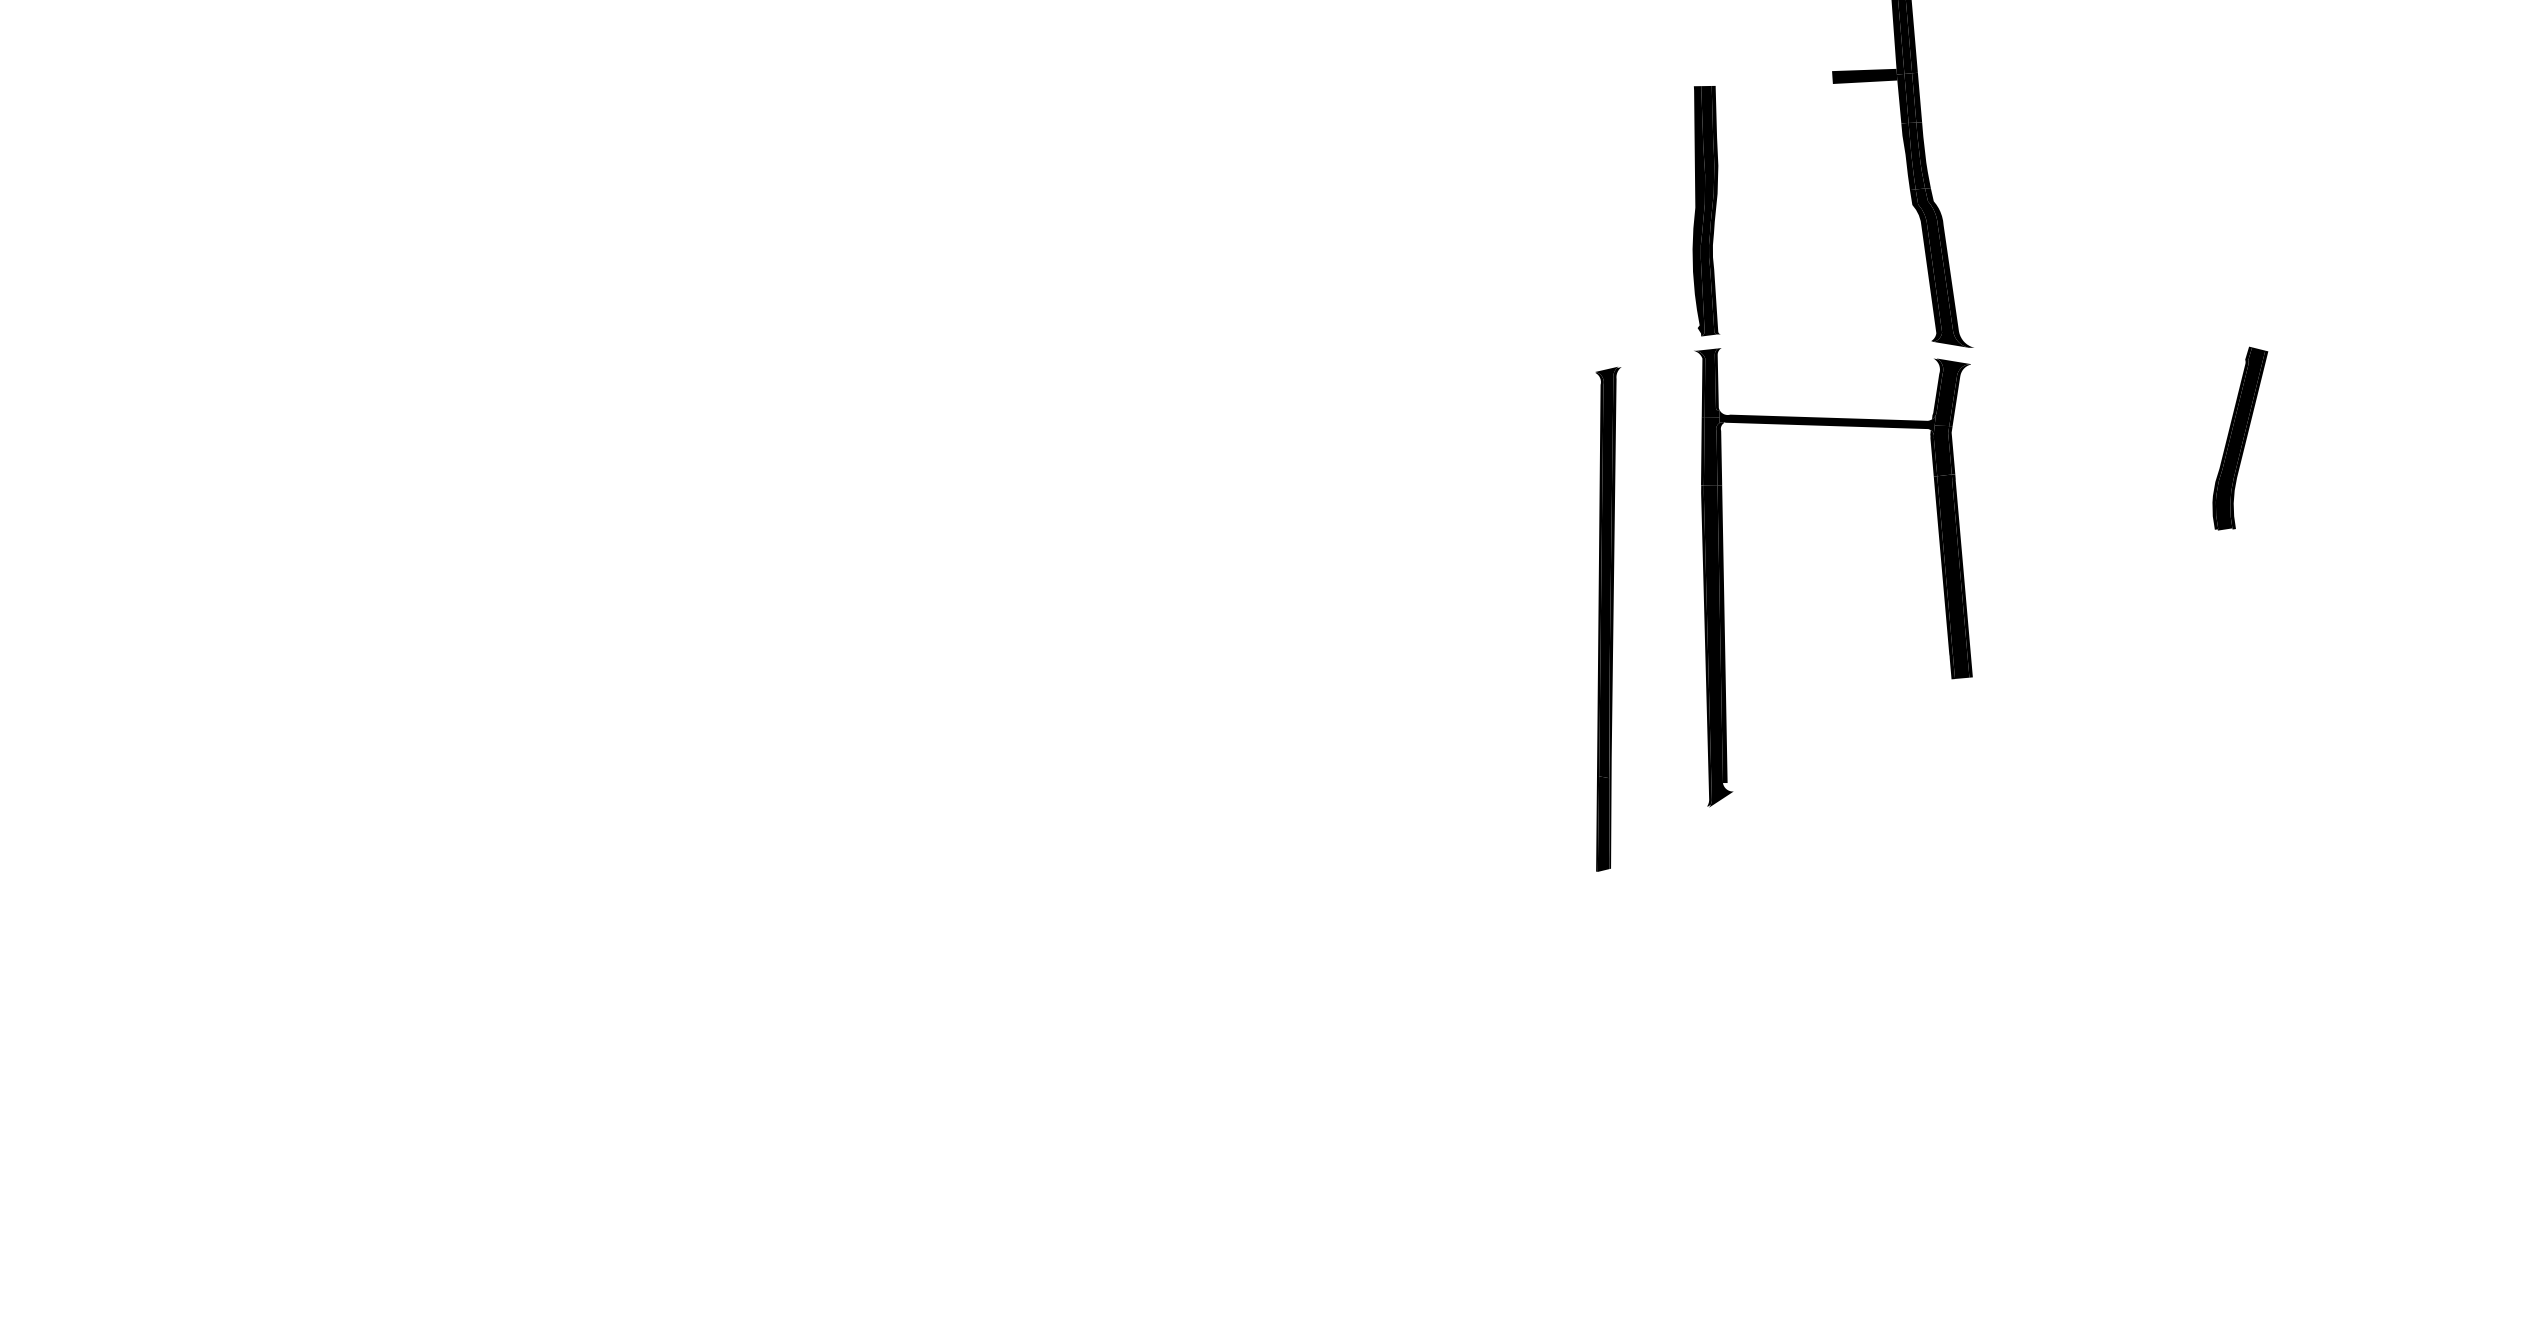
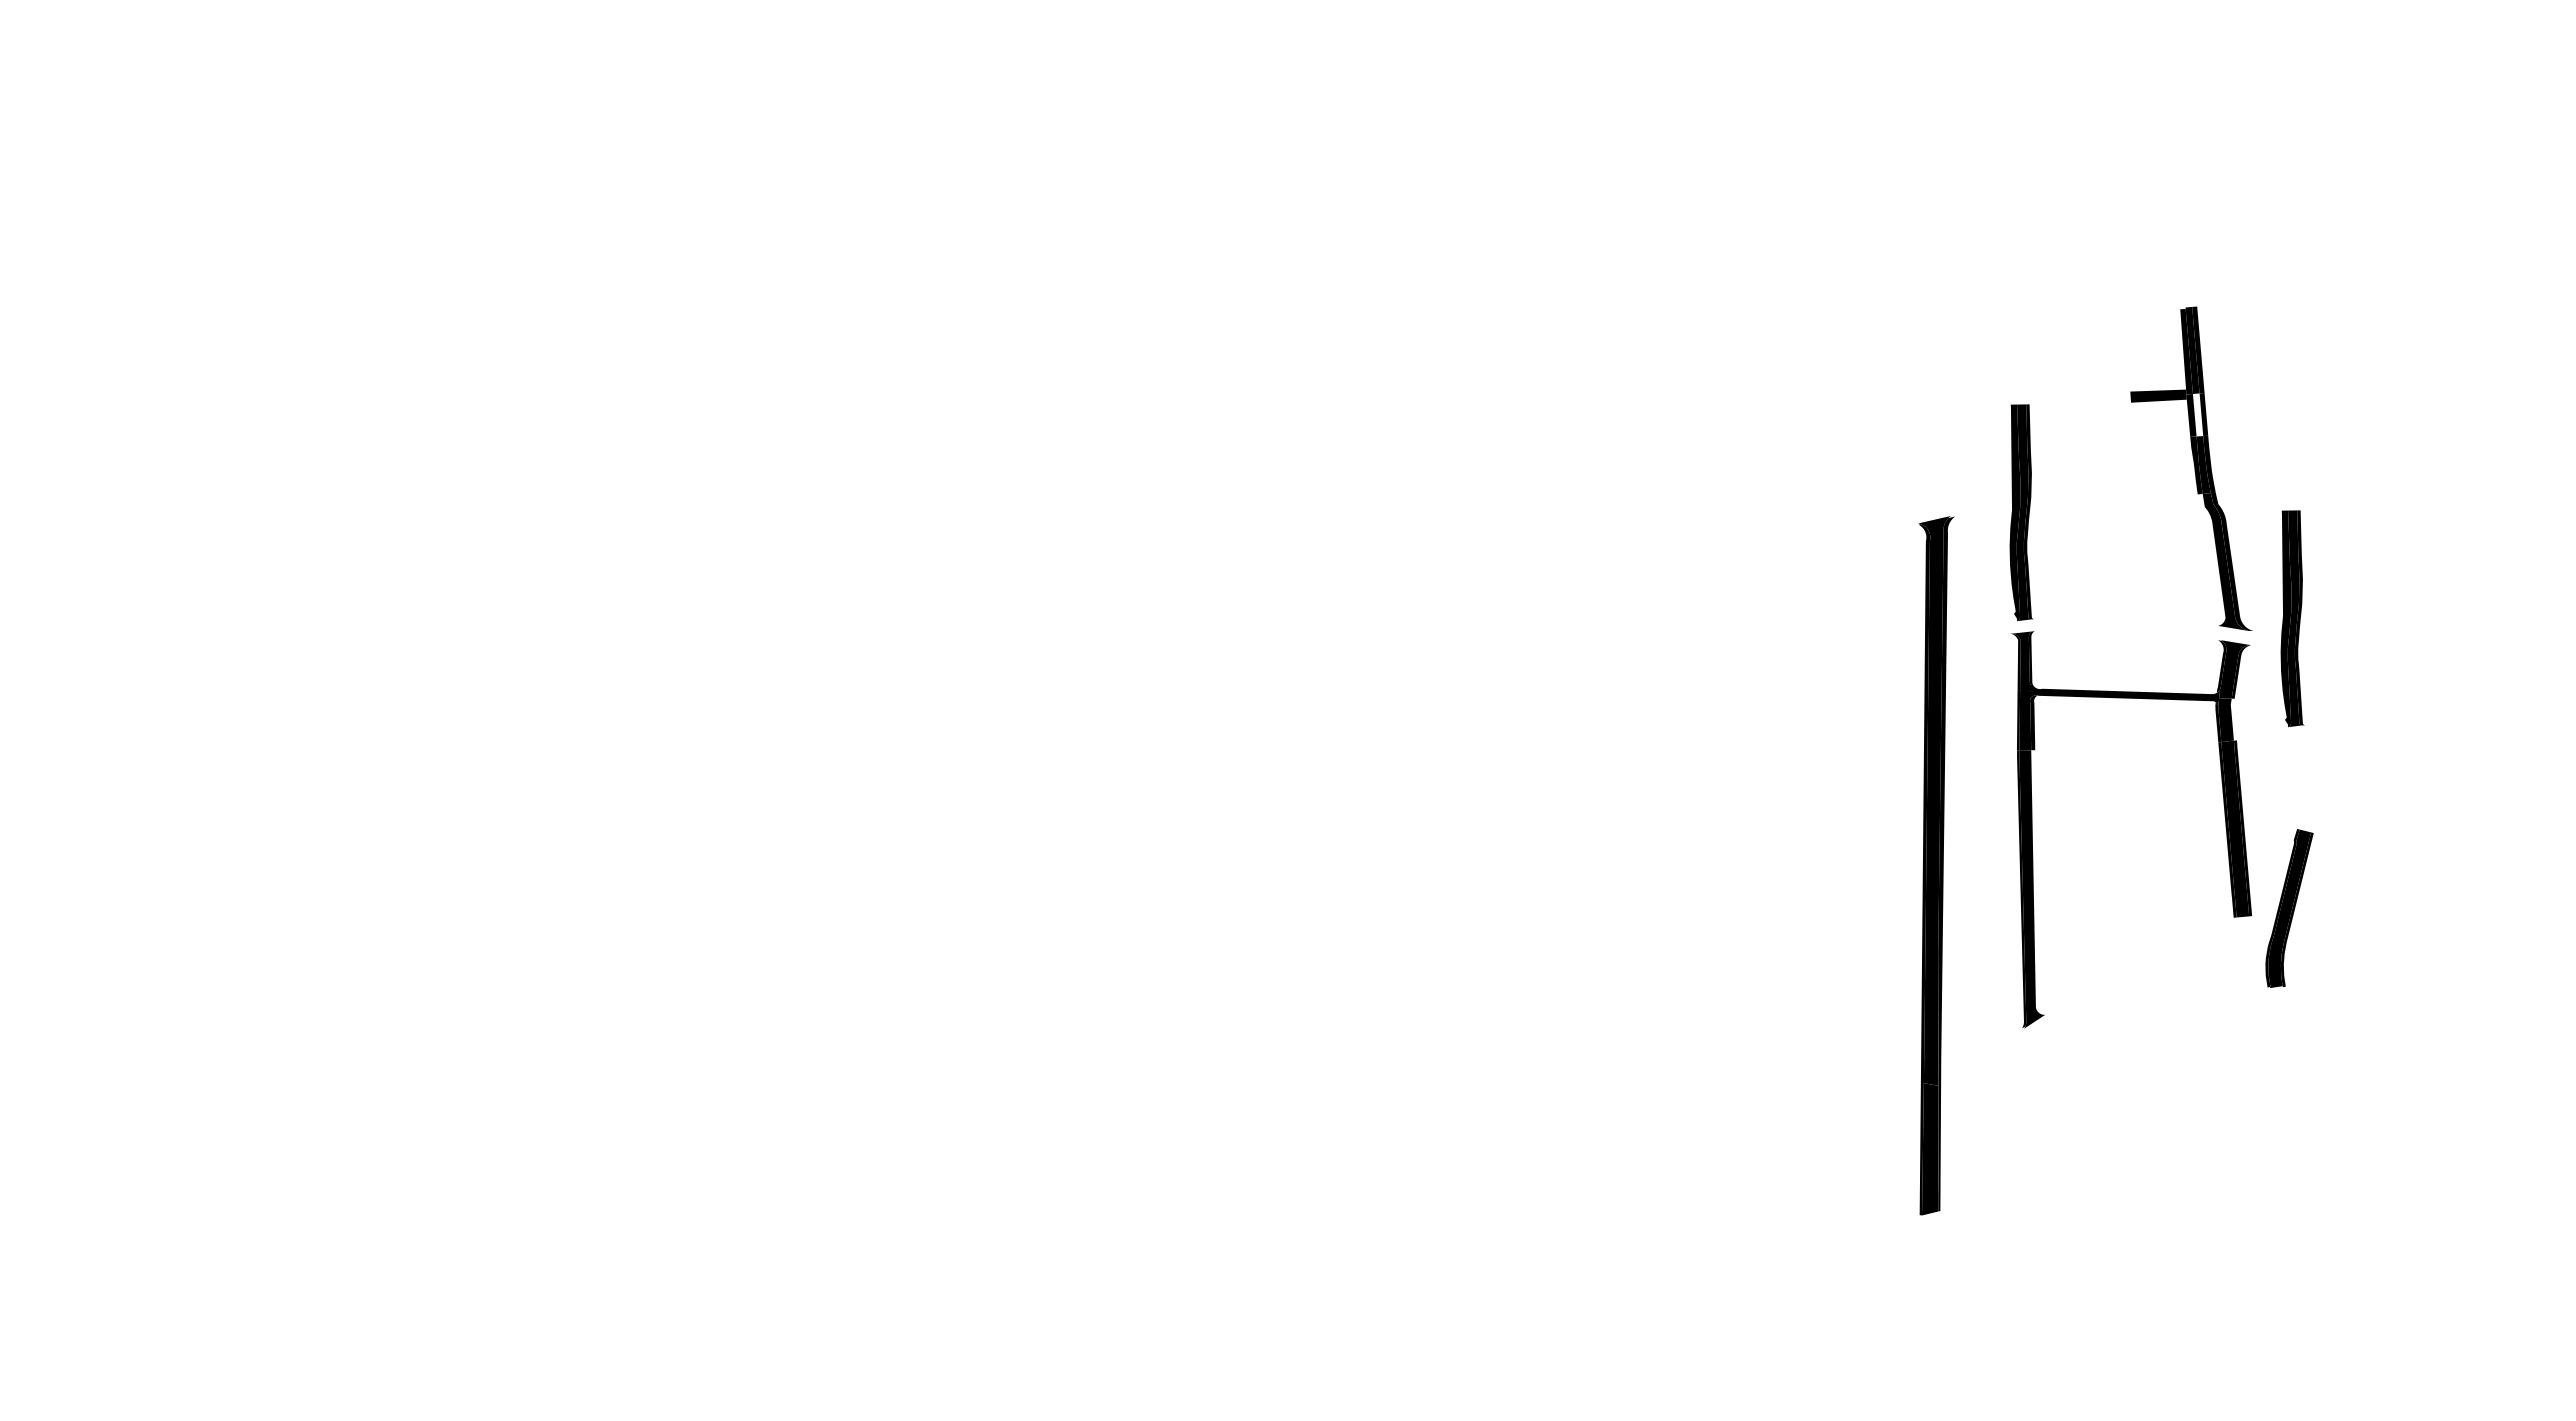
fill: (1909, 97) -> (2197, 414), removed
fill: (1925, 265) -> (2211, 559), removed
part: (2019, 333) -> (2292, 618), added
part: (2240, 438) -> (2289, 908), moved
fill: (1951, 450) -> (2233, 719), removed
part: (1608, 618) -> (1936, 865), size x1.6
fill: (1722, 633) -> (2035, 878), removed

